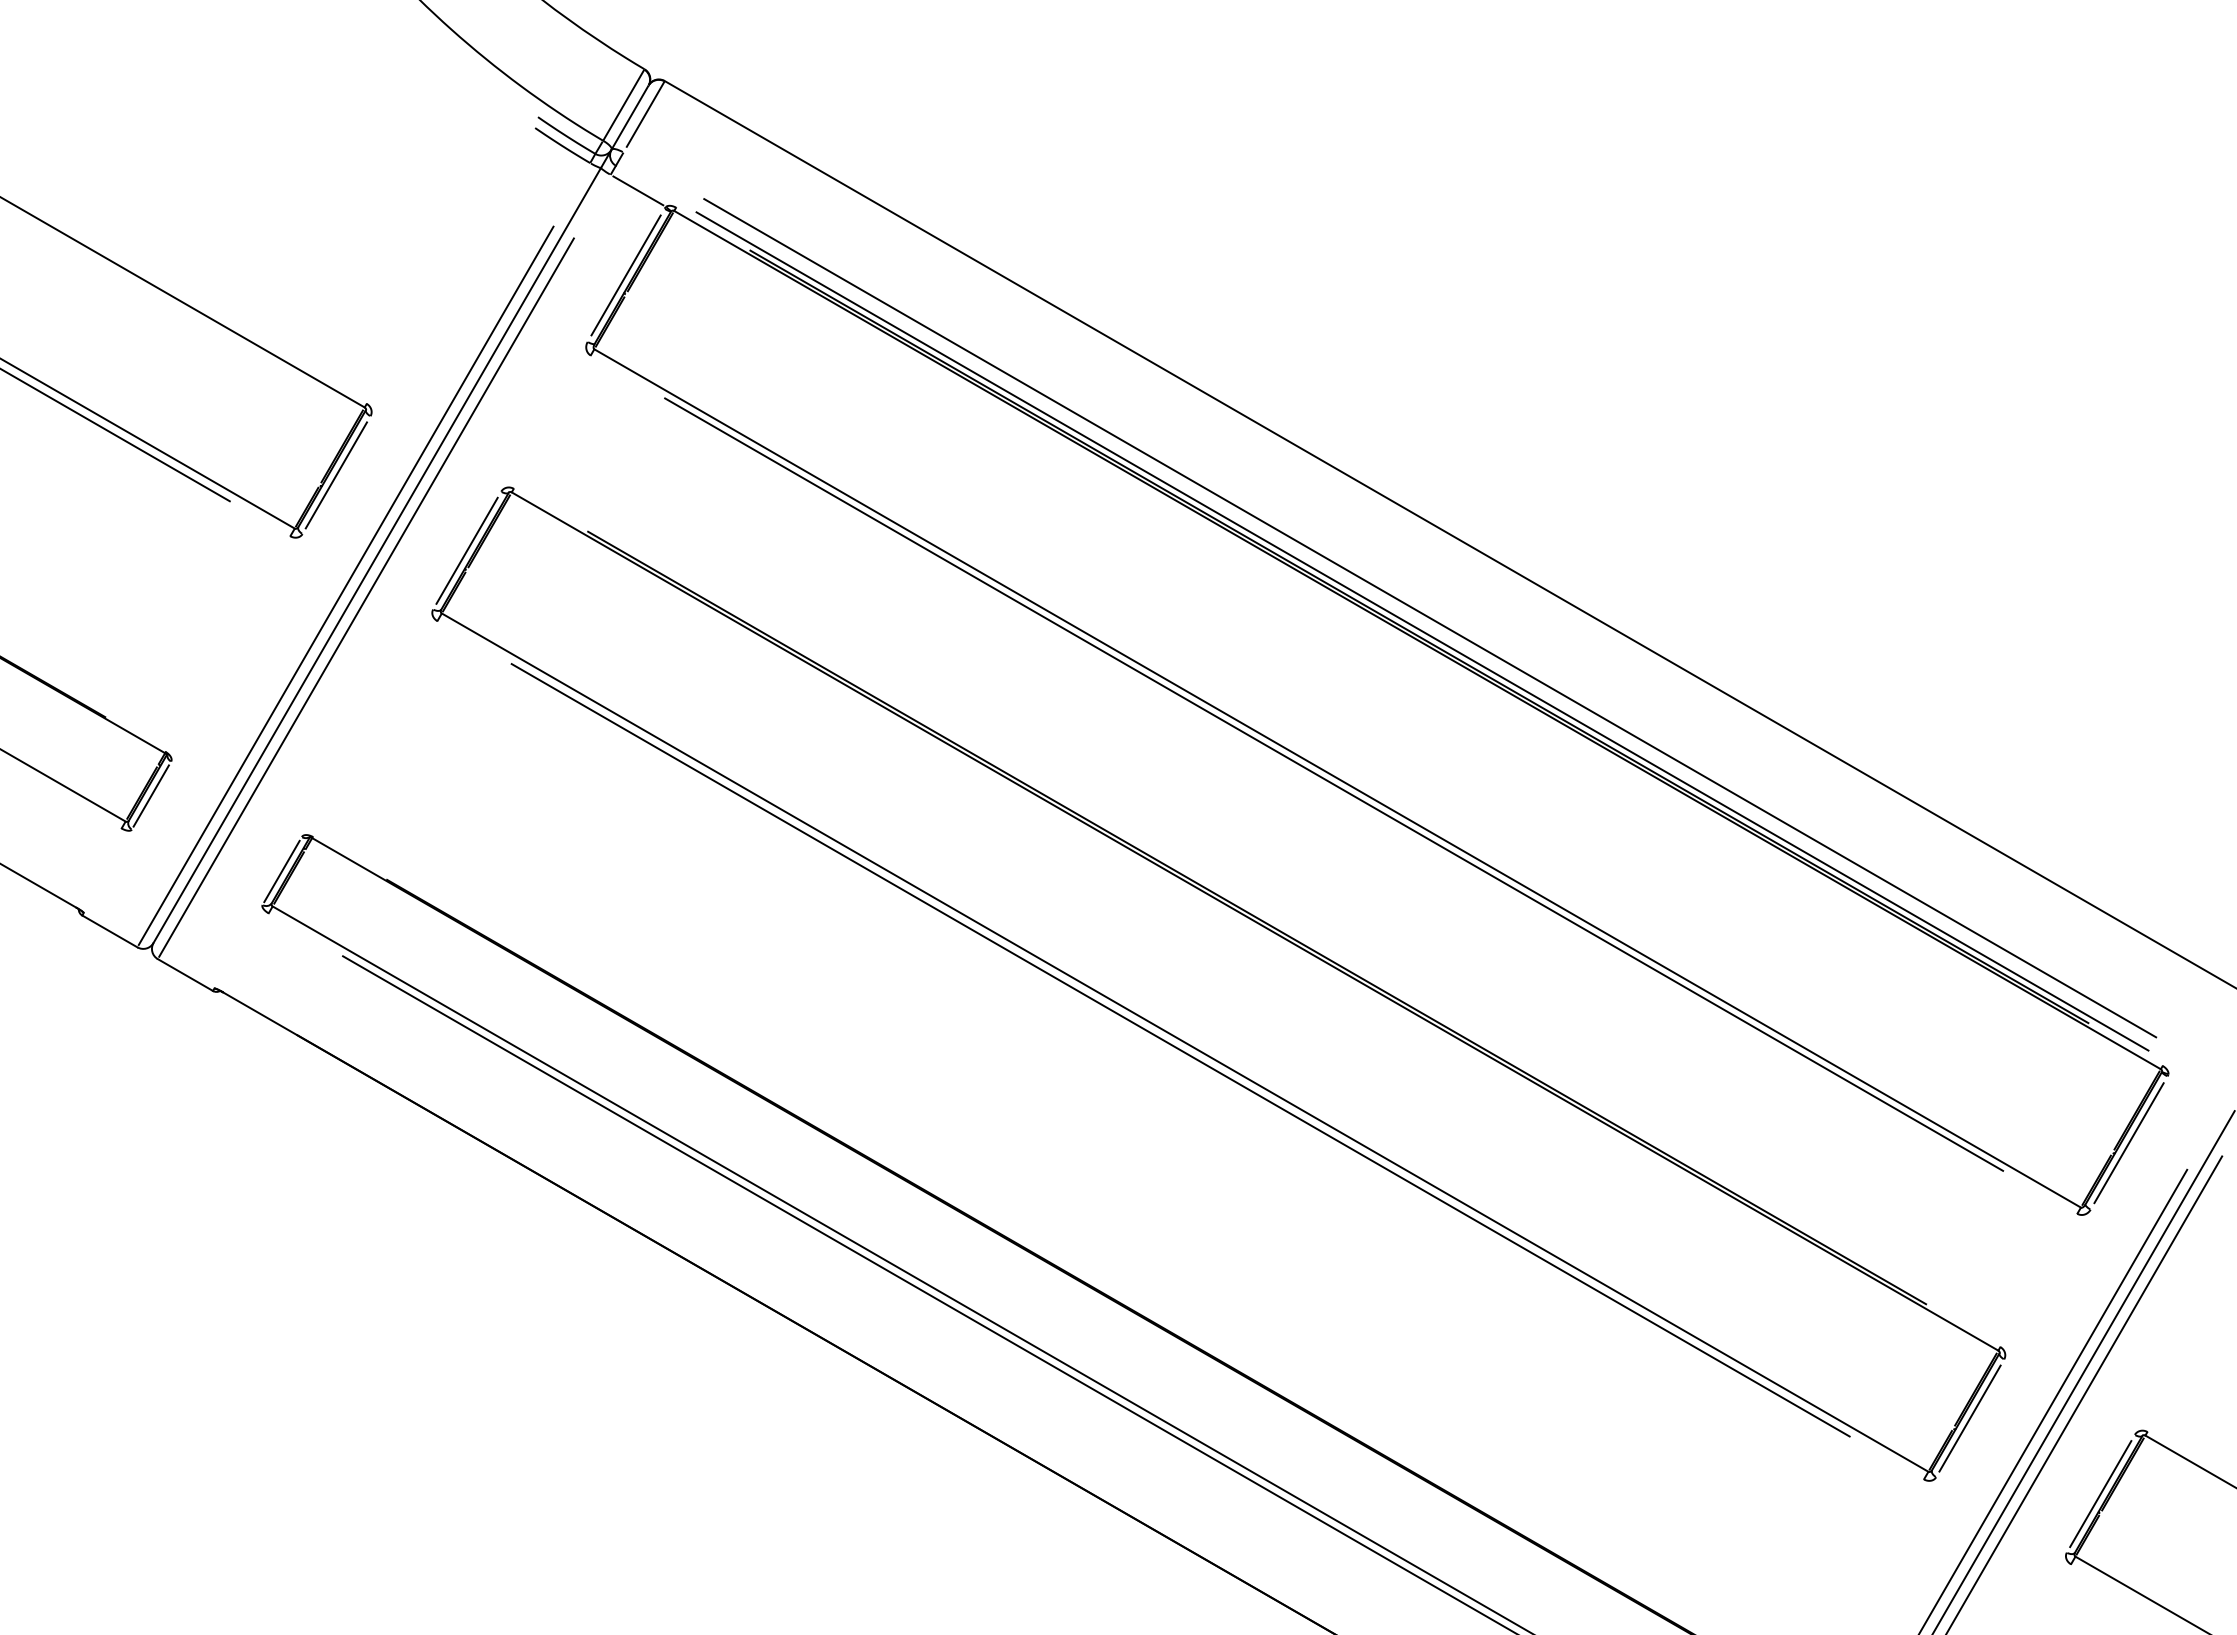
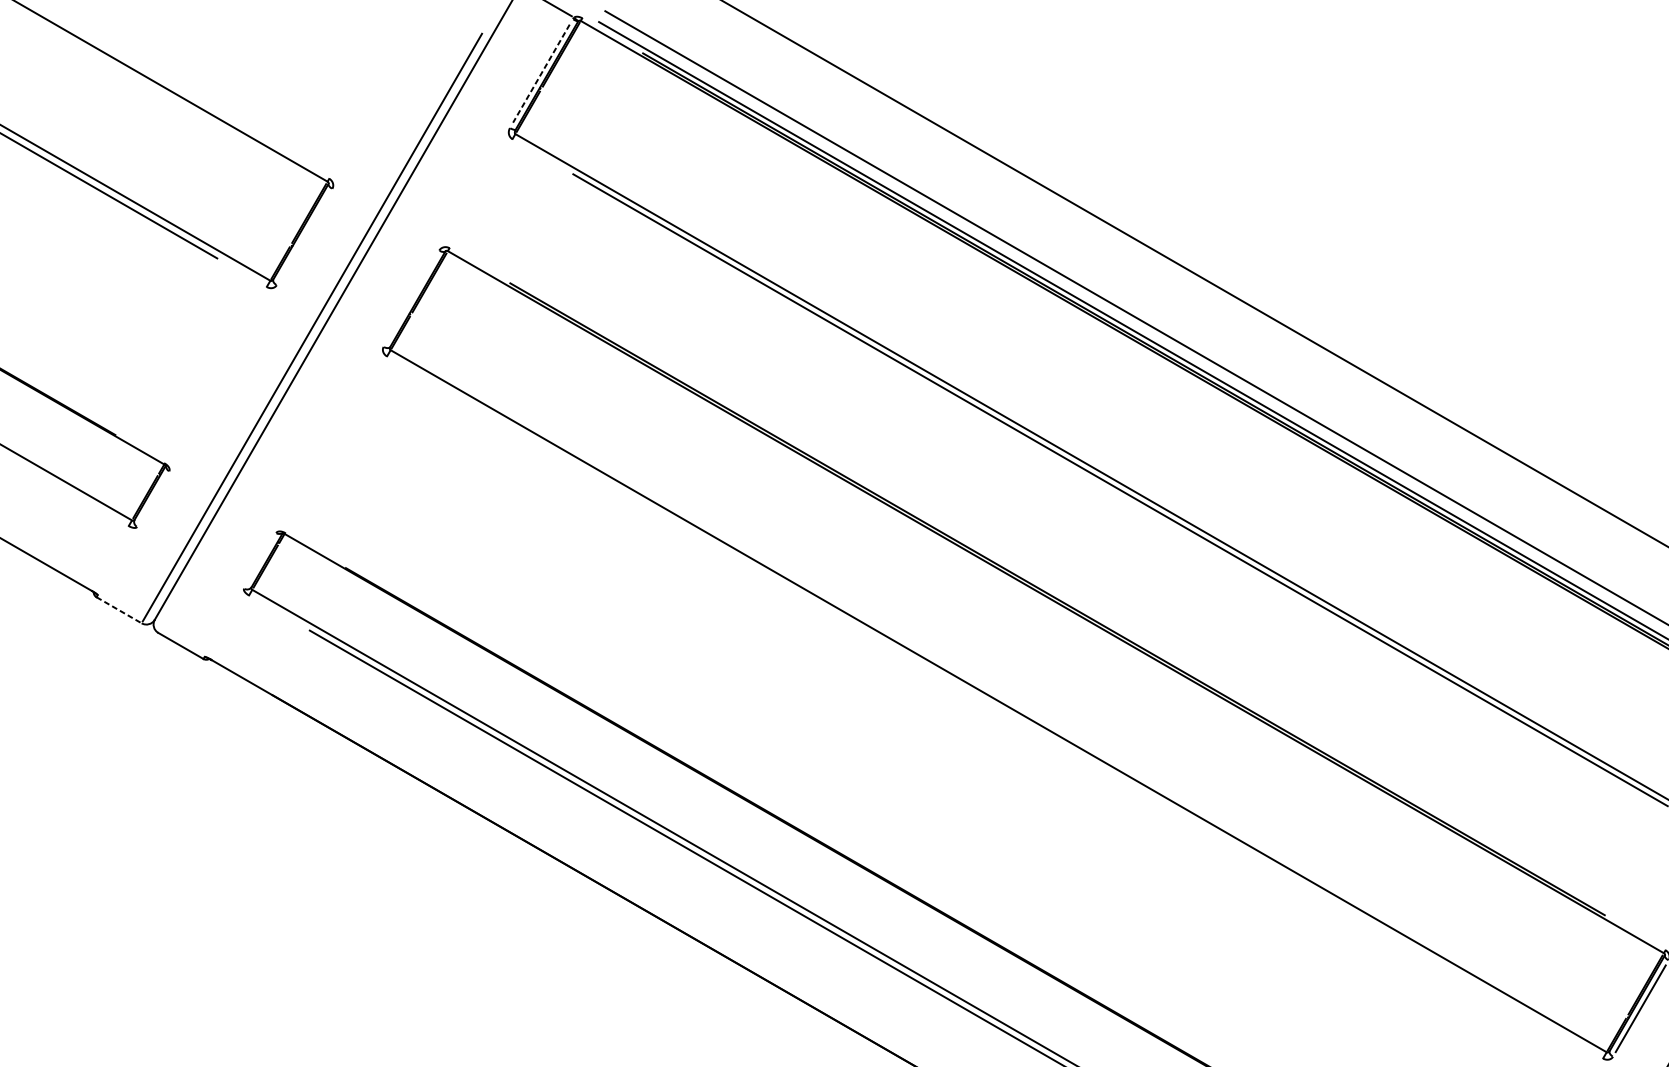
line: (625, 275) -> (540, 73), solid -> dashed
line: (336, 475) -> (304, 237), removed
line: (466, 550) -> (410, 298), removed
line: (366, 597) -> (329, 337), removed
line: (150, 795) -> (152, 499), removed
line: (281, 871) -> (259, 561), removed
line: (109, 931) -> (118, 610), solid -> dashed
line: (1180, 1050) -> (994, 707), removed

